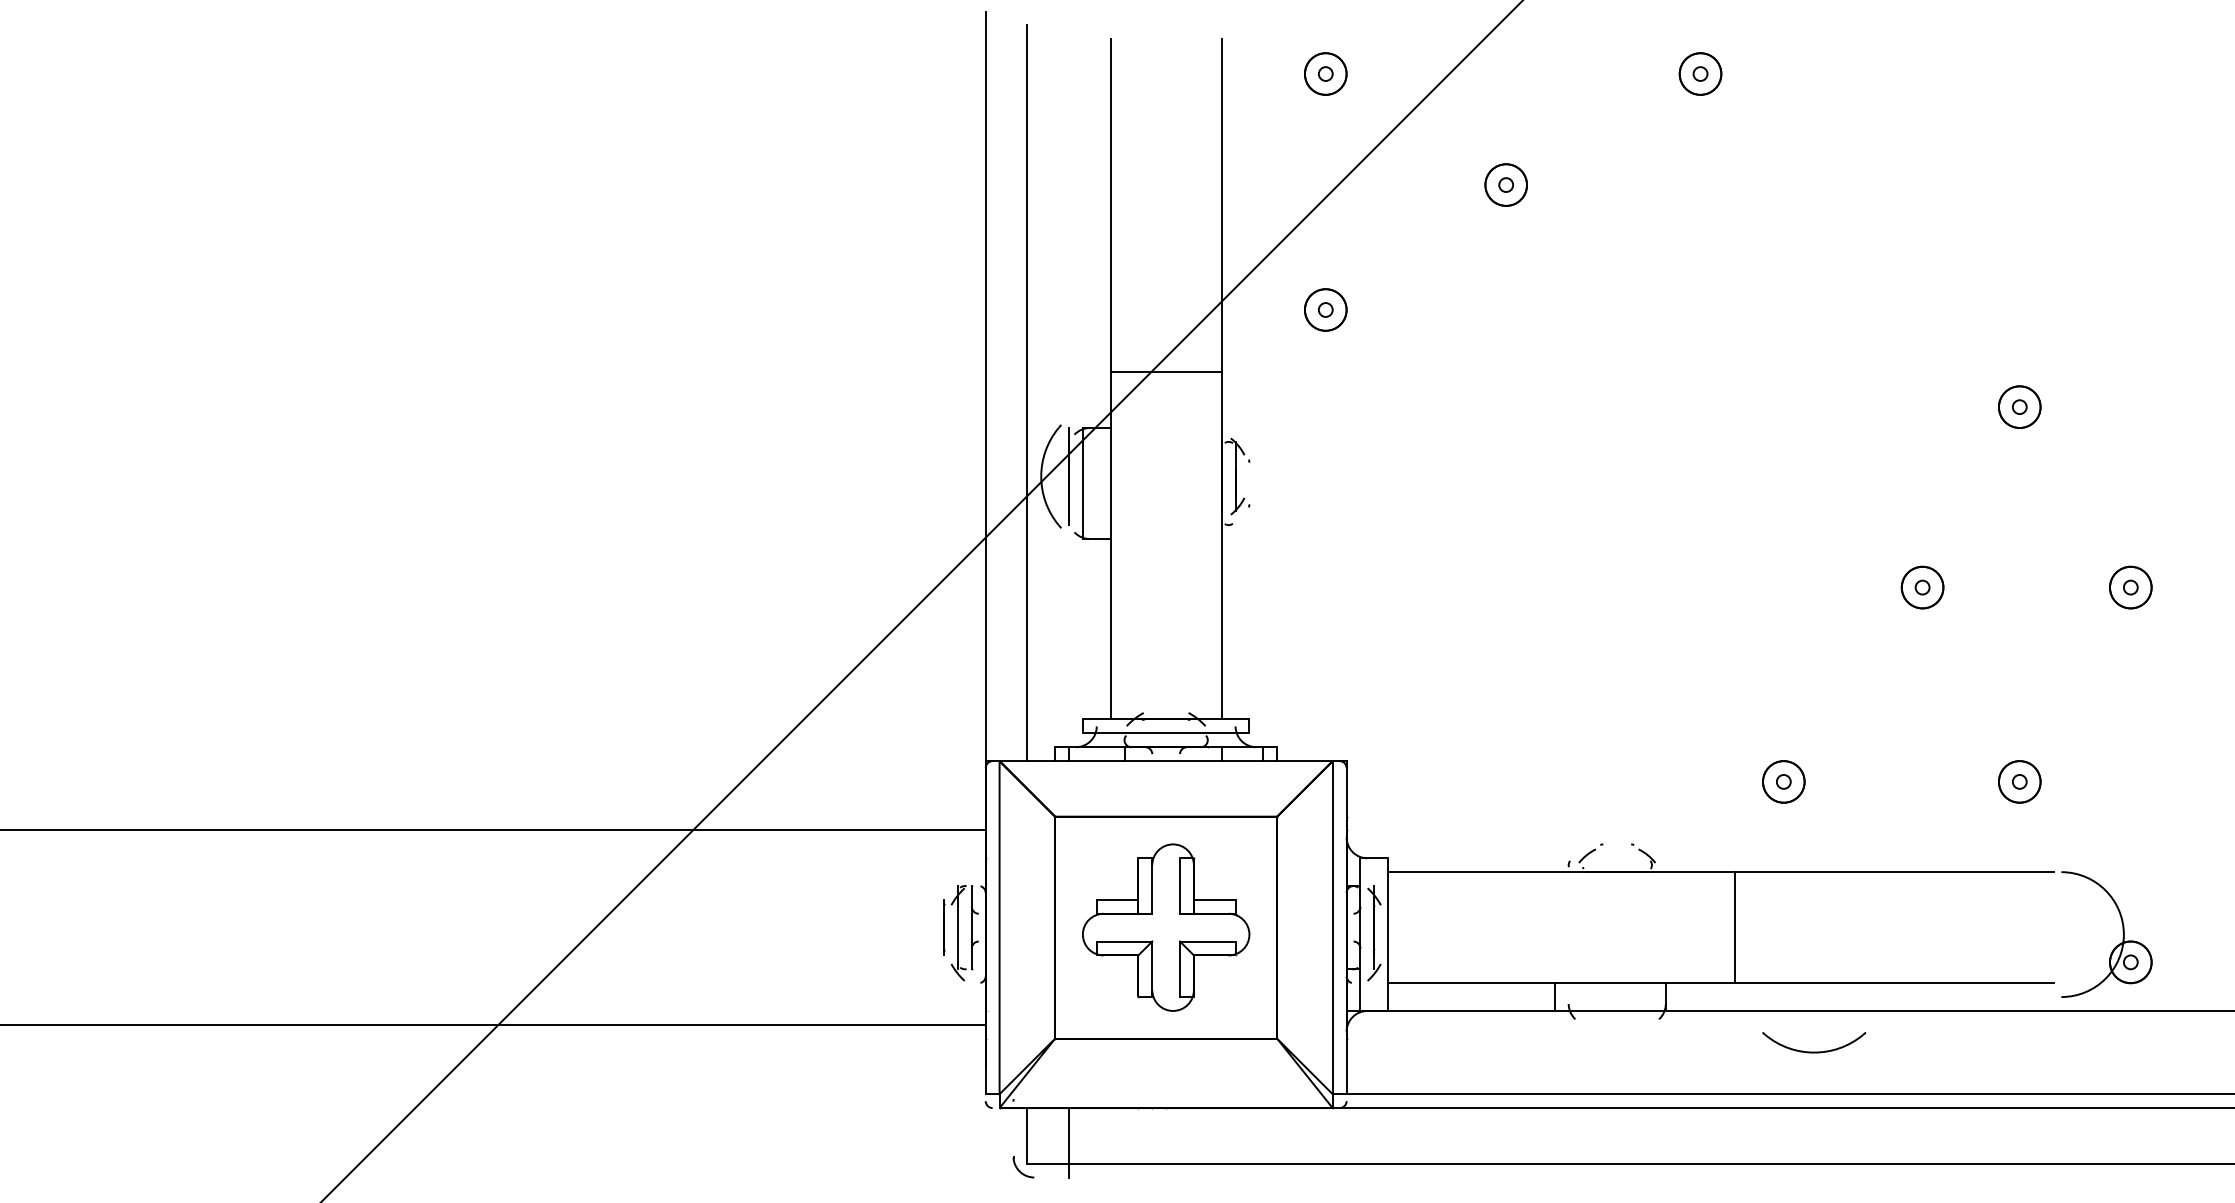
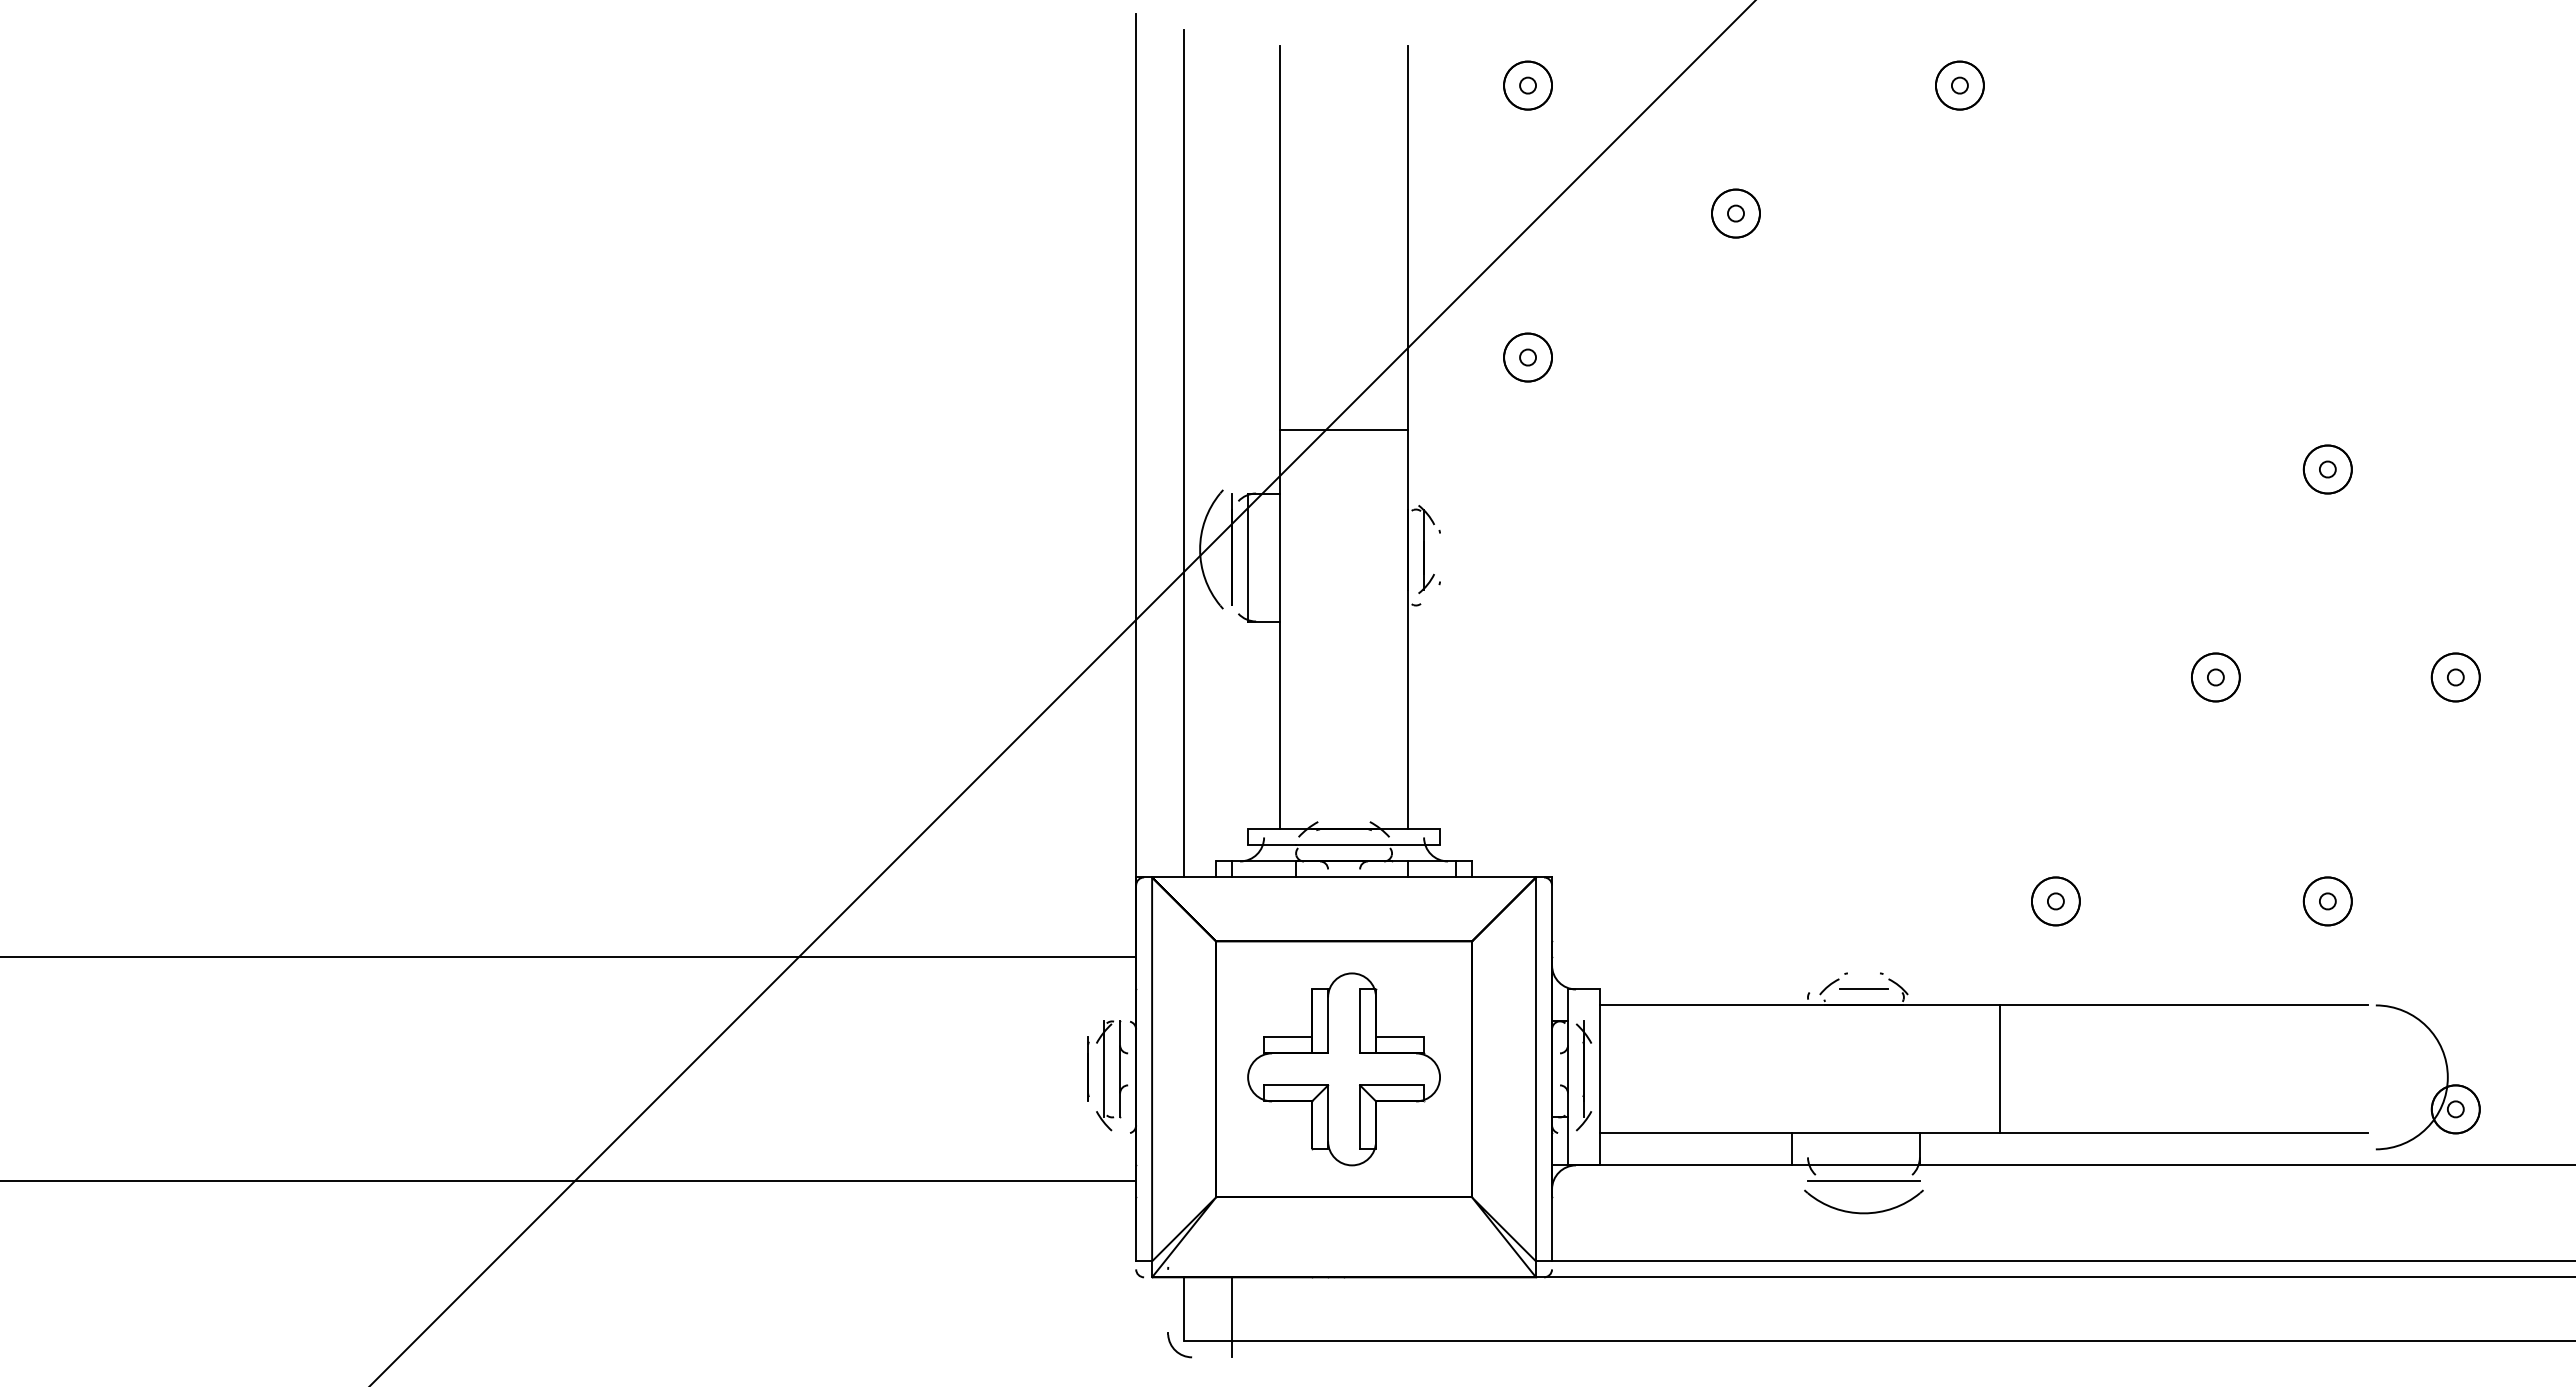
line: (1616, 857) -> (1863, 988), added
line: (1616, 1024) -> (1863, 1181), added
part: (1813, 1051) -> (1863, 1212), moved

